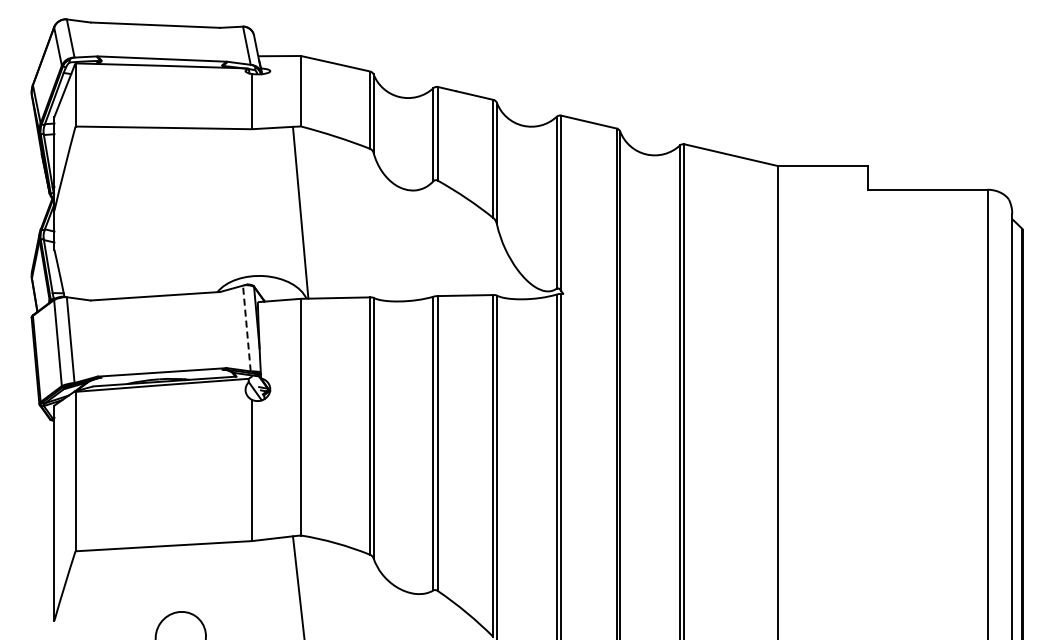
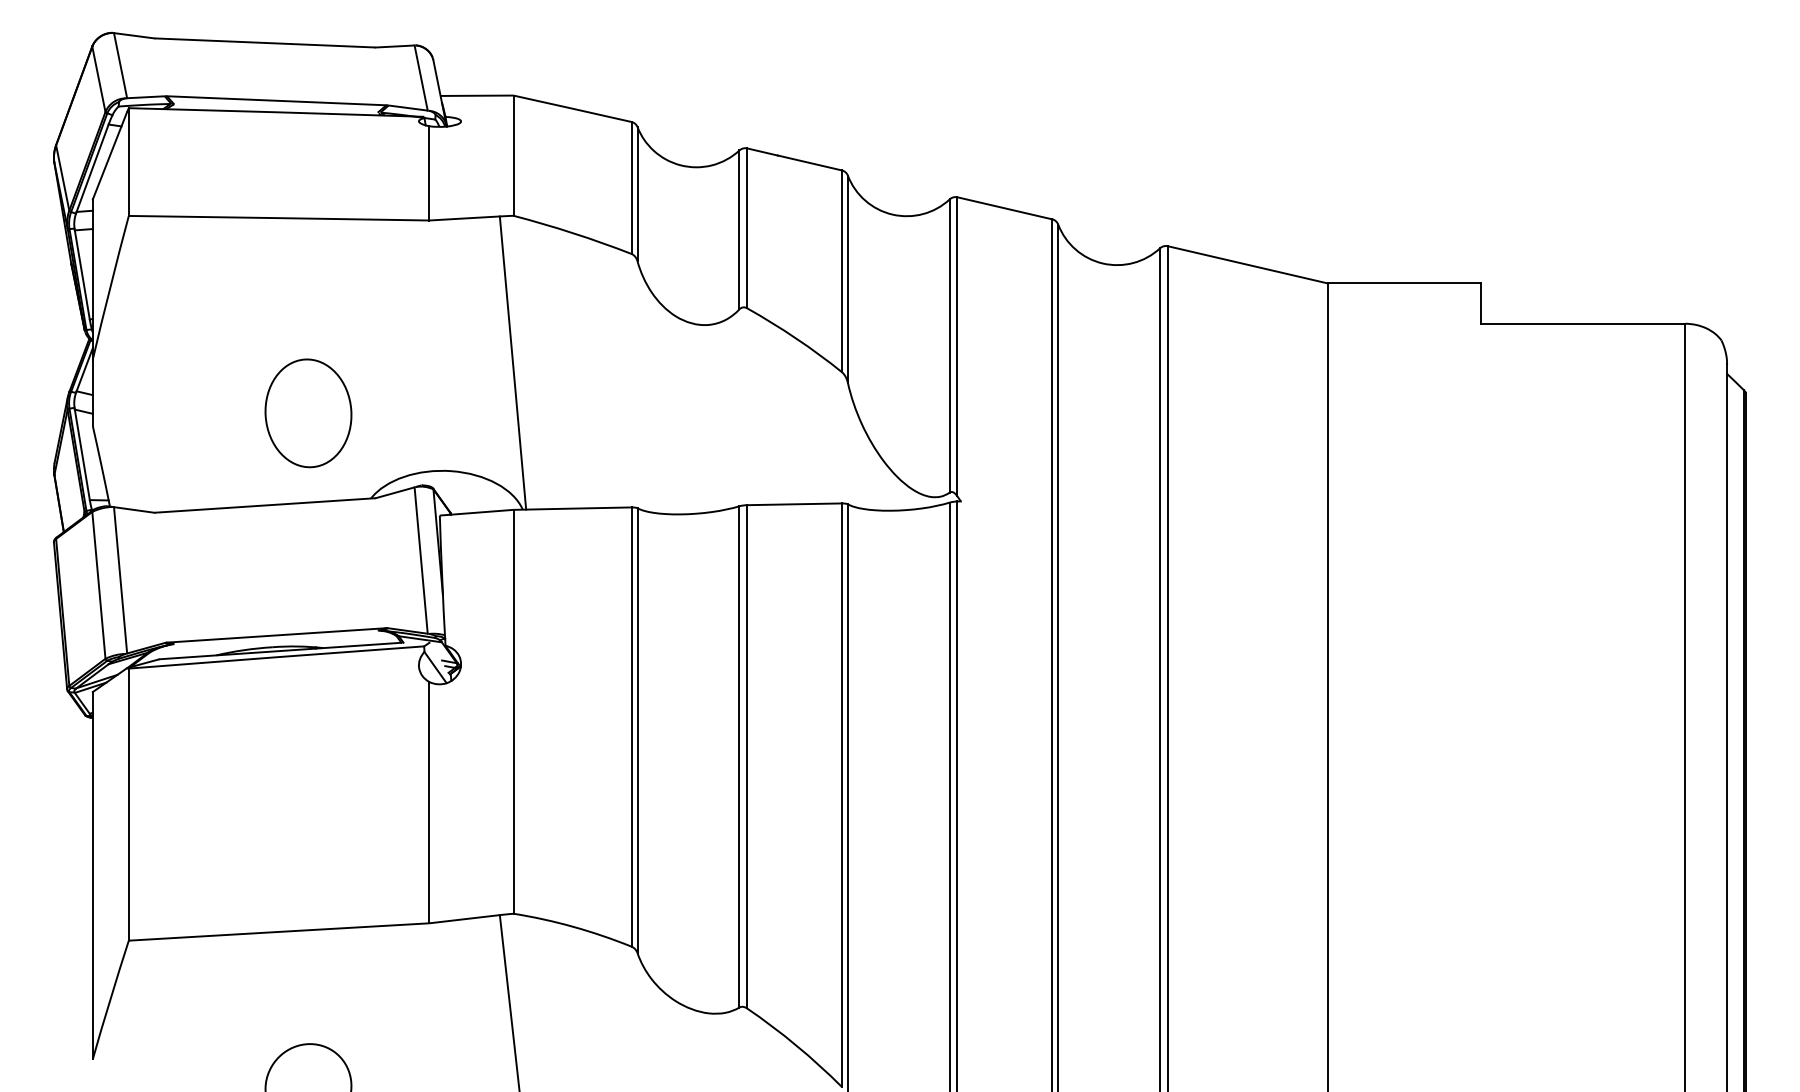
part: (180, 241) -> (307, 412), added
line: (246, 328) -> (420, 560), dashed -> solid

